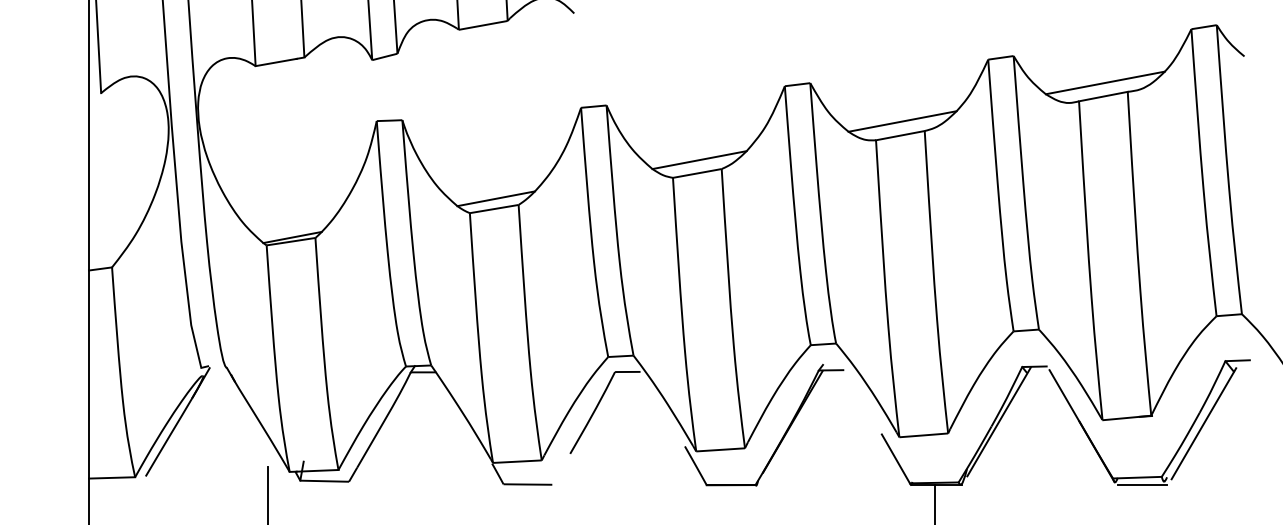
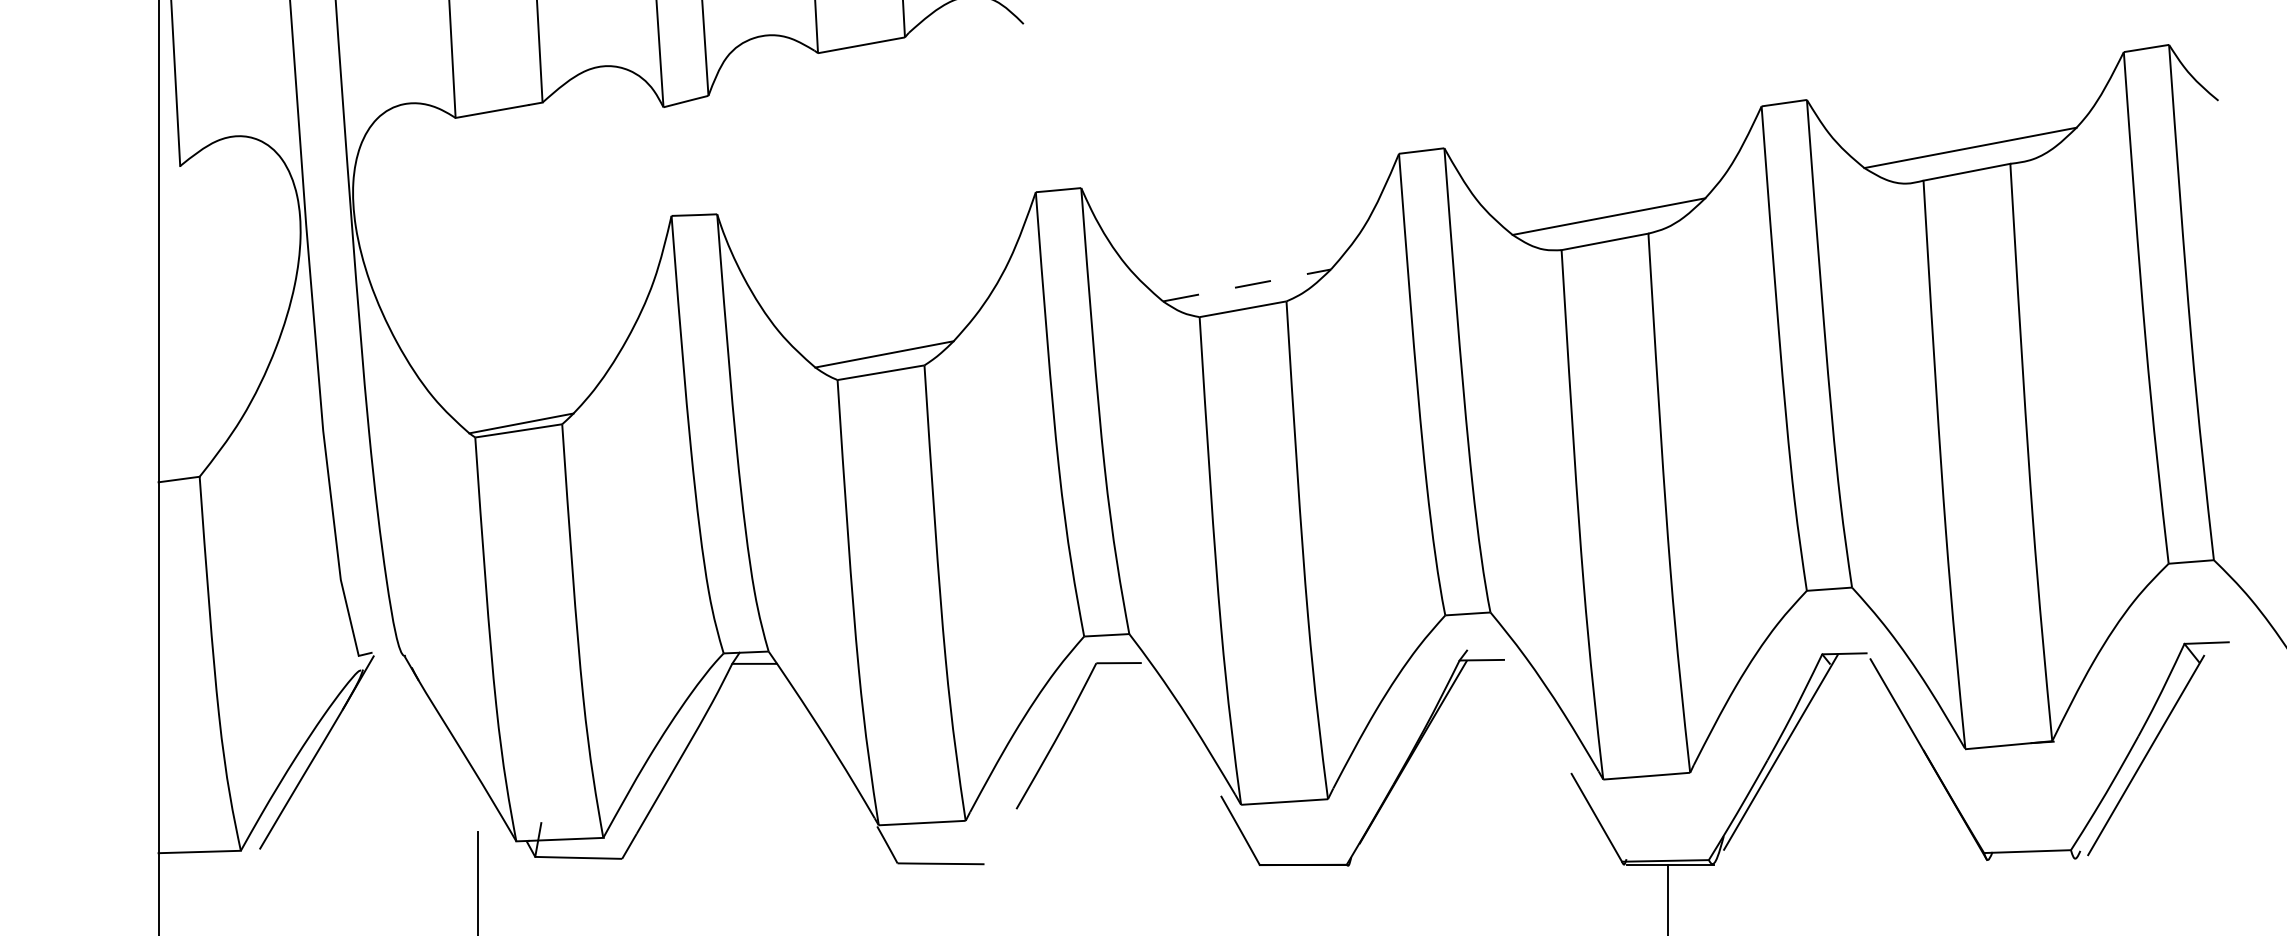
line: (699, 160) -> (1246, 286), solid -> dashed
line: (1142, 485) -> (2036, 865), removed

